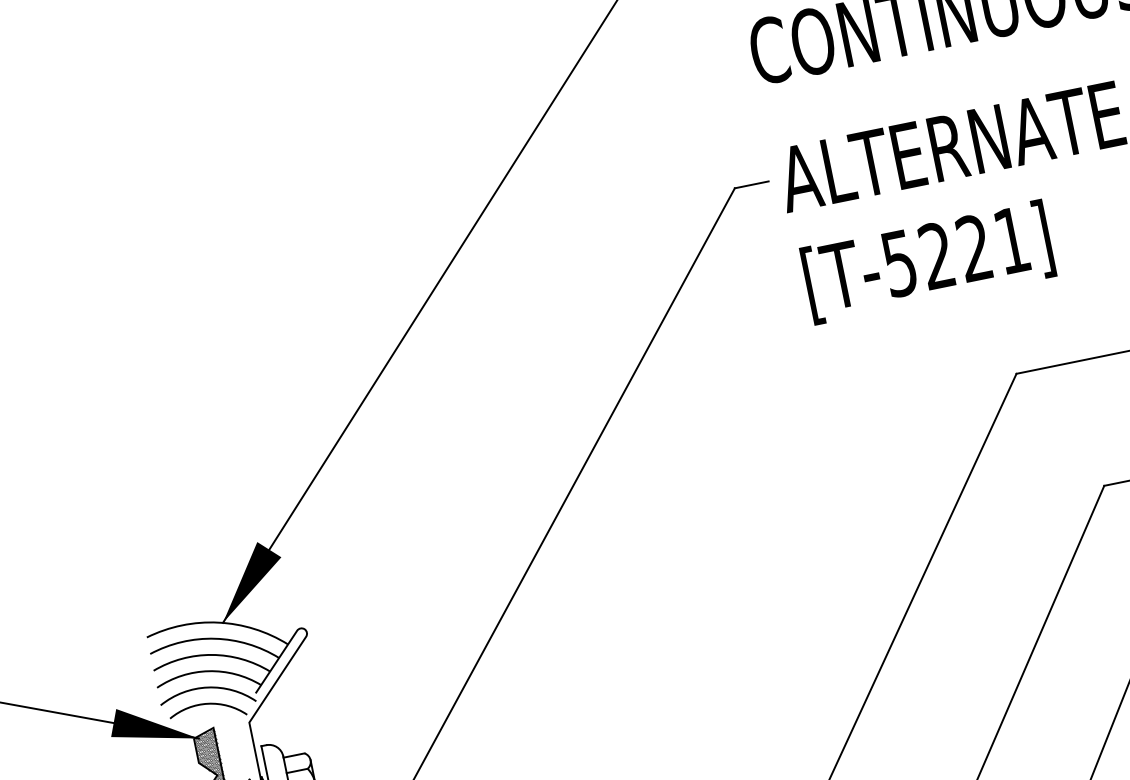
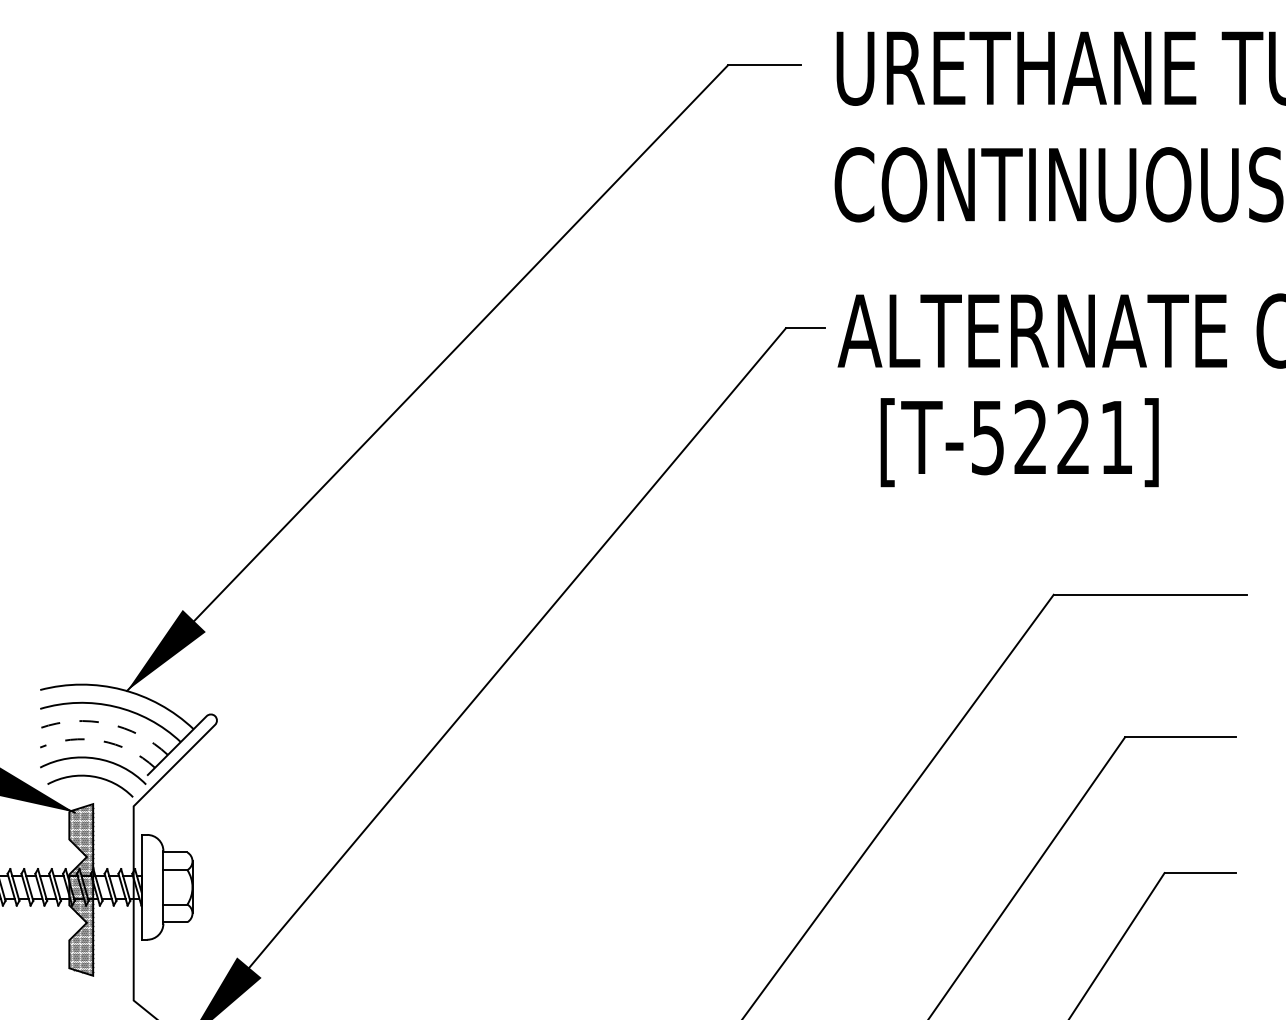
text: (928, 262) -> (1019, 442), moved
arc: (211, 654) -> (107, 723), solid -> dashed
arc: (208, 670) -> (100, 740), solid -> dashed

